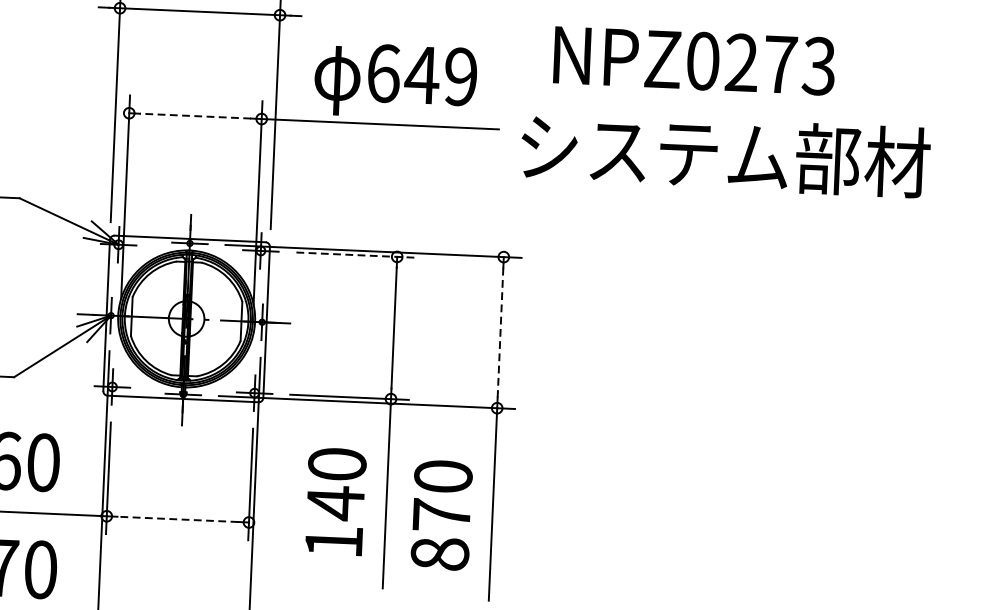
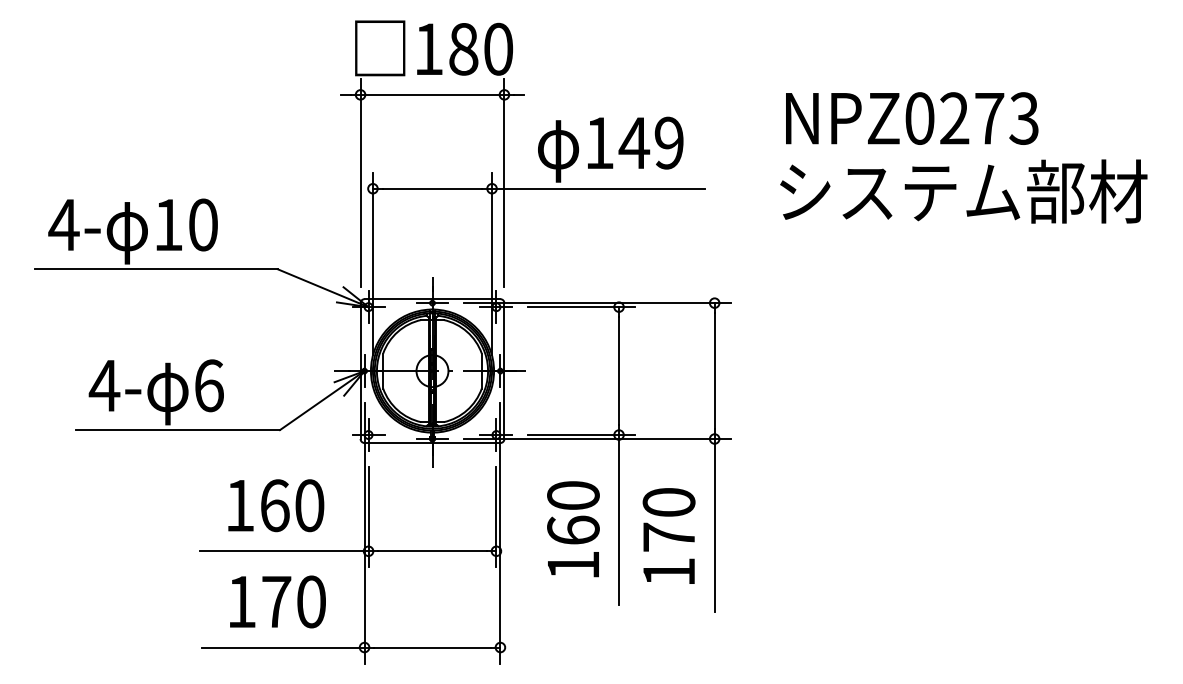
text: (694, 60) -> (912, 118), moved
text: (384, 72) -> (600, 142), 649 -> 149
line: (195, 115) -> (432, 188), dashed -> solid
text: (725, 154) -> (963, 191), moved
line: (356, 255) -> (582, 307), dashed -> solid
line: (500, 333) -> (714, 371), dashed -> solid
text: (335, 503) -> (573, 530), 140 -> 160
line: (177, 519) -> (432, 551), dashed -> solid
text: (439, 553) -> (668, 571), 870 -> 170

